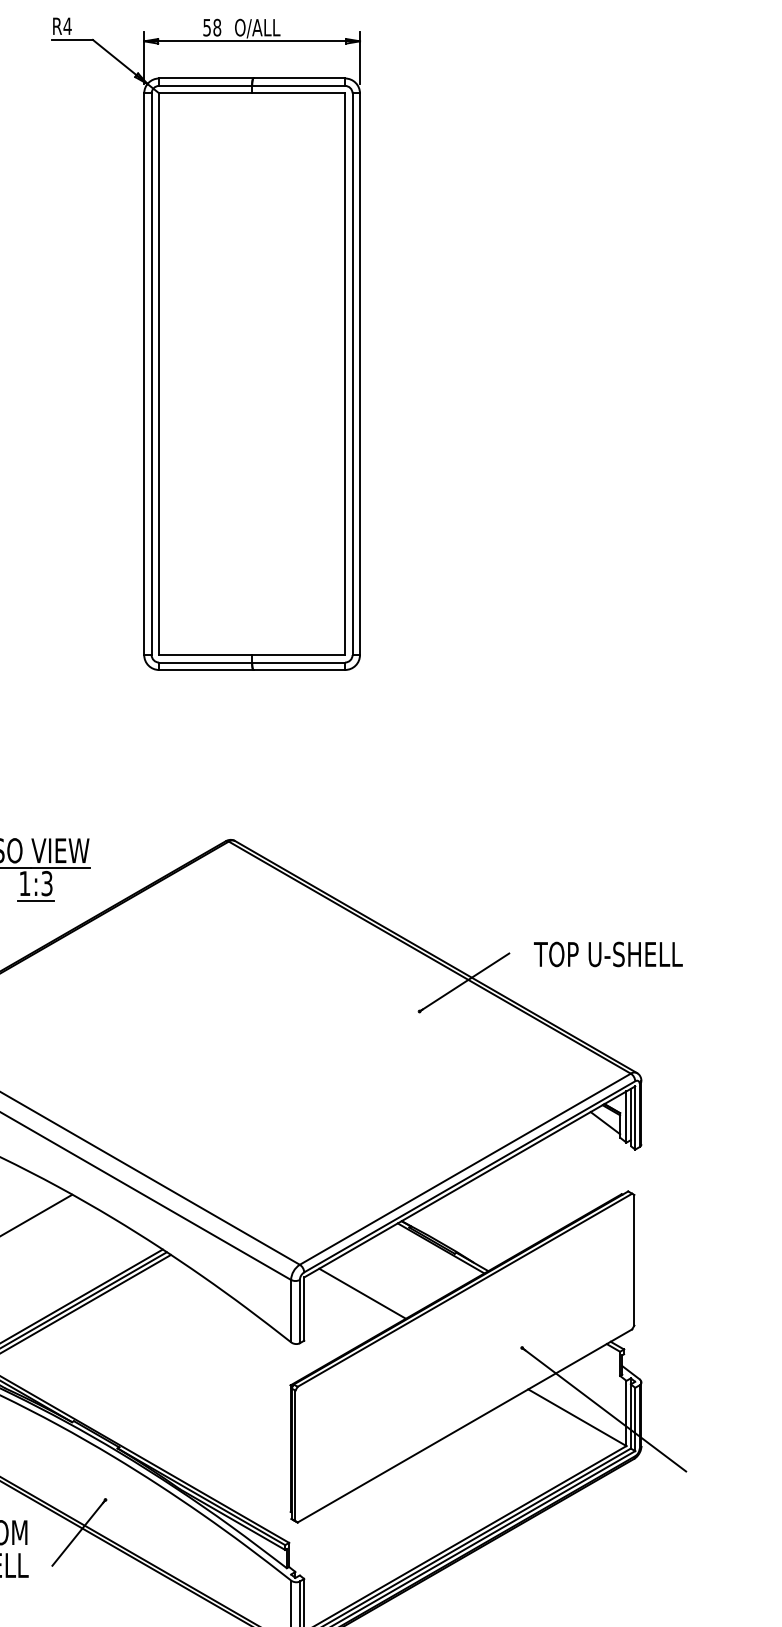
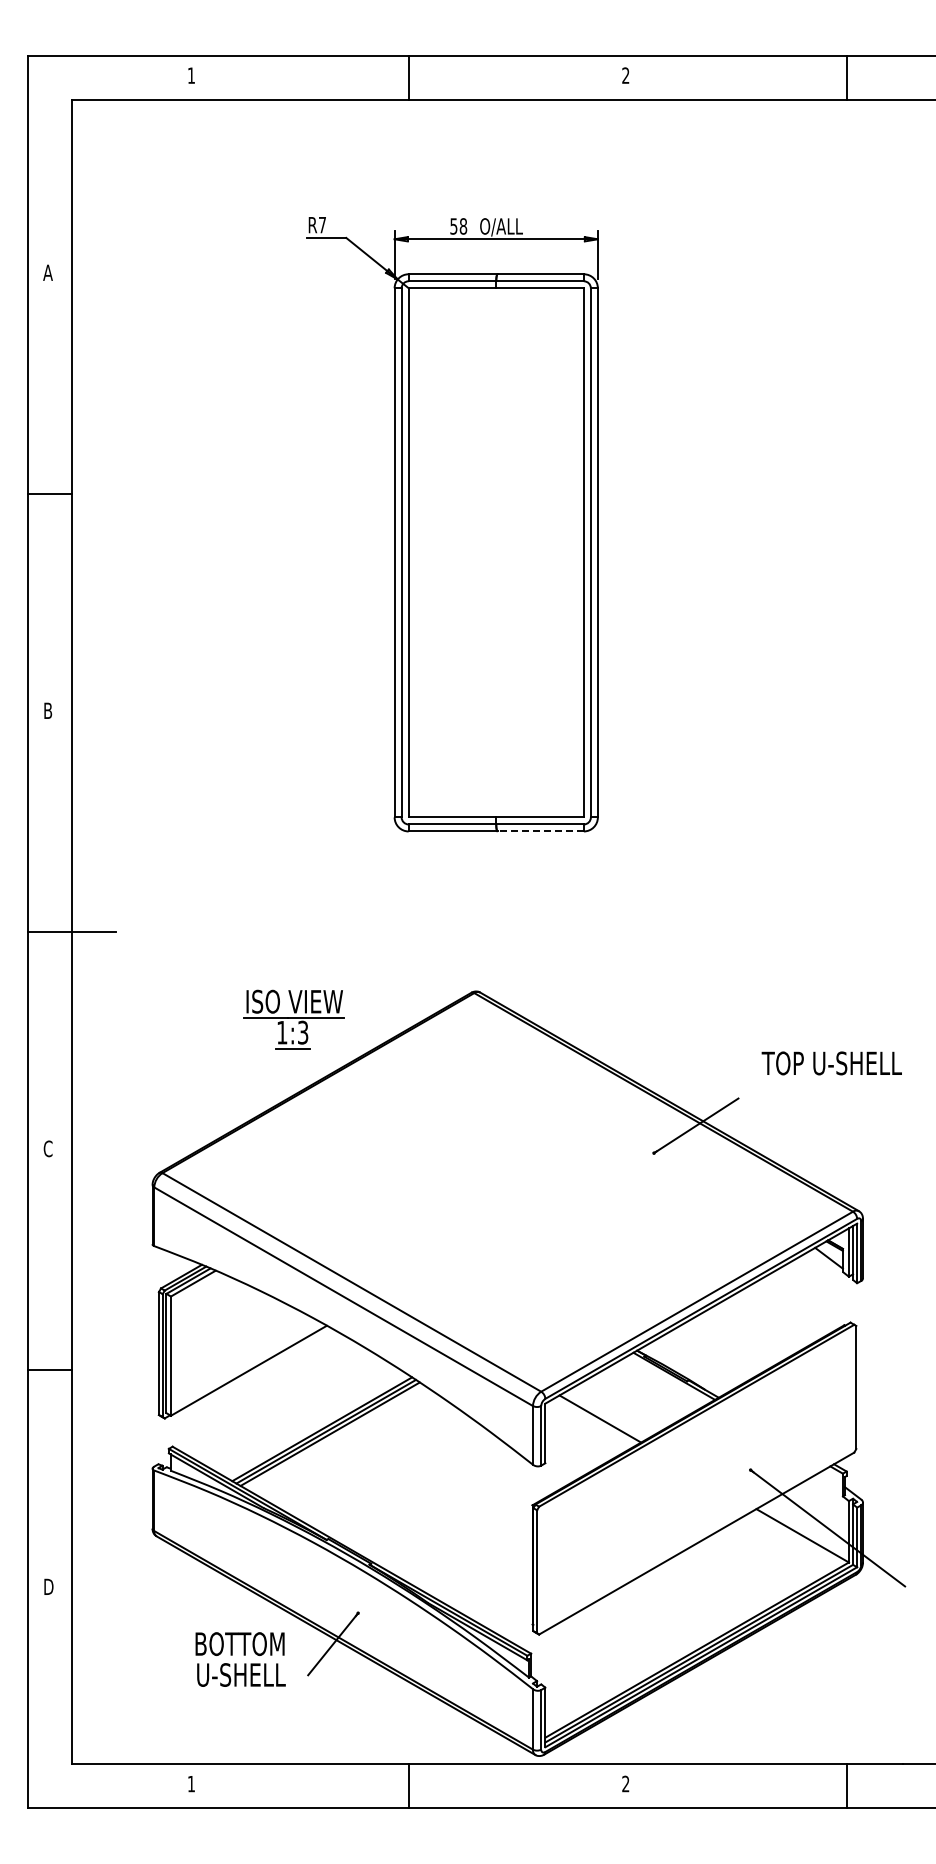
text: (67, 26) -> (322, 225), R4 -> R7
line: (299, 670) -> (540, 831), solid -> dashed
text: (608, 954) -> (831, 1063), moved

